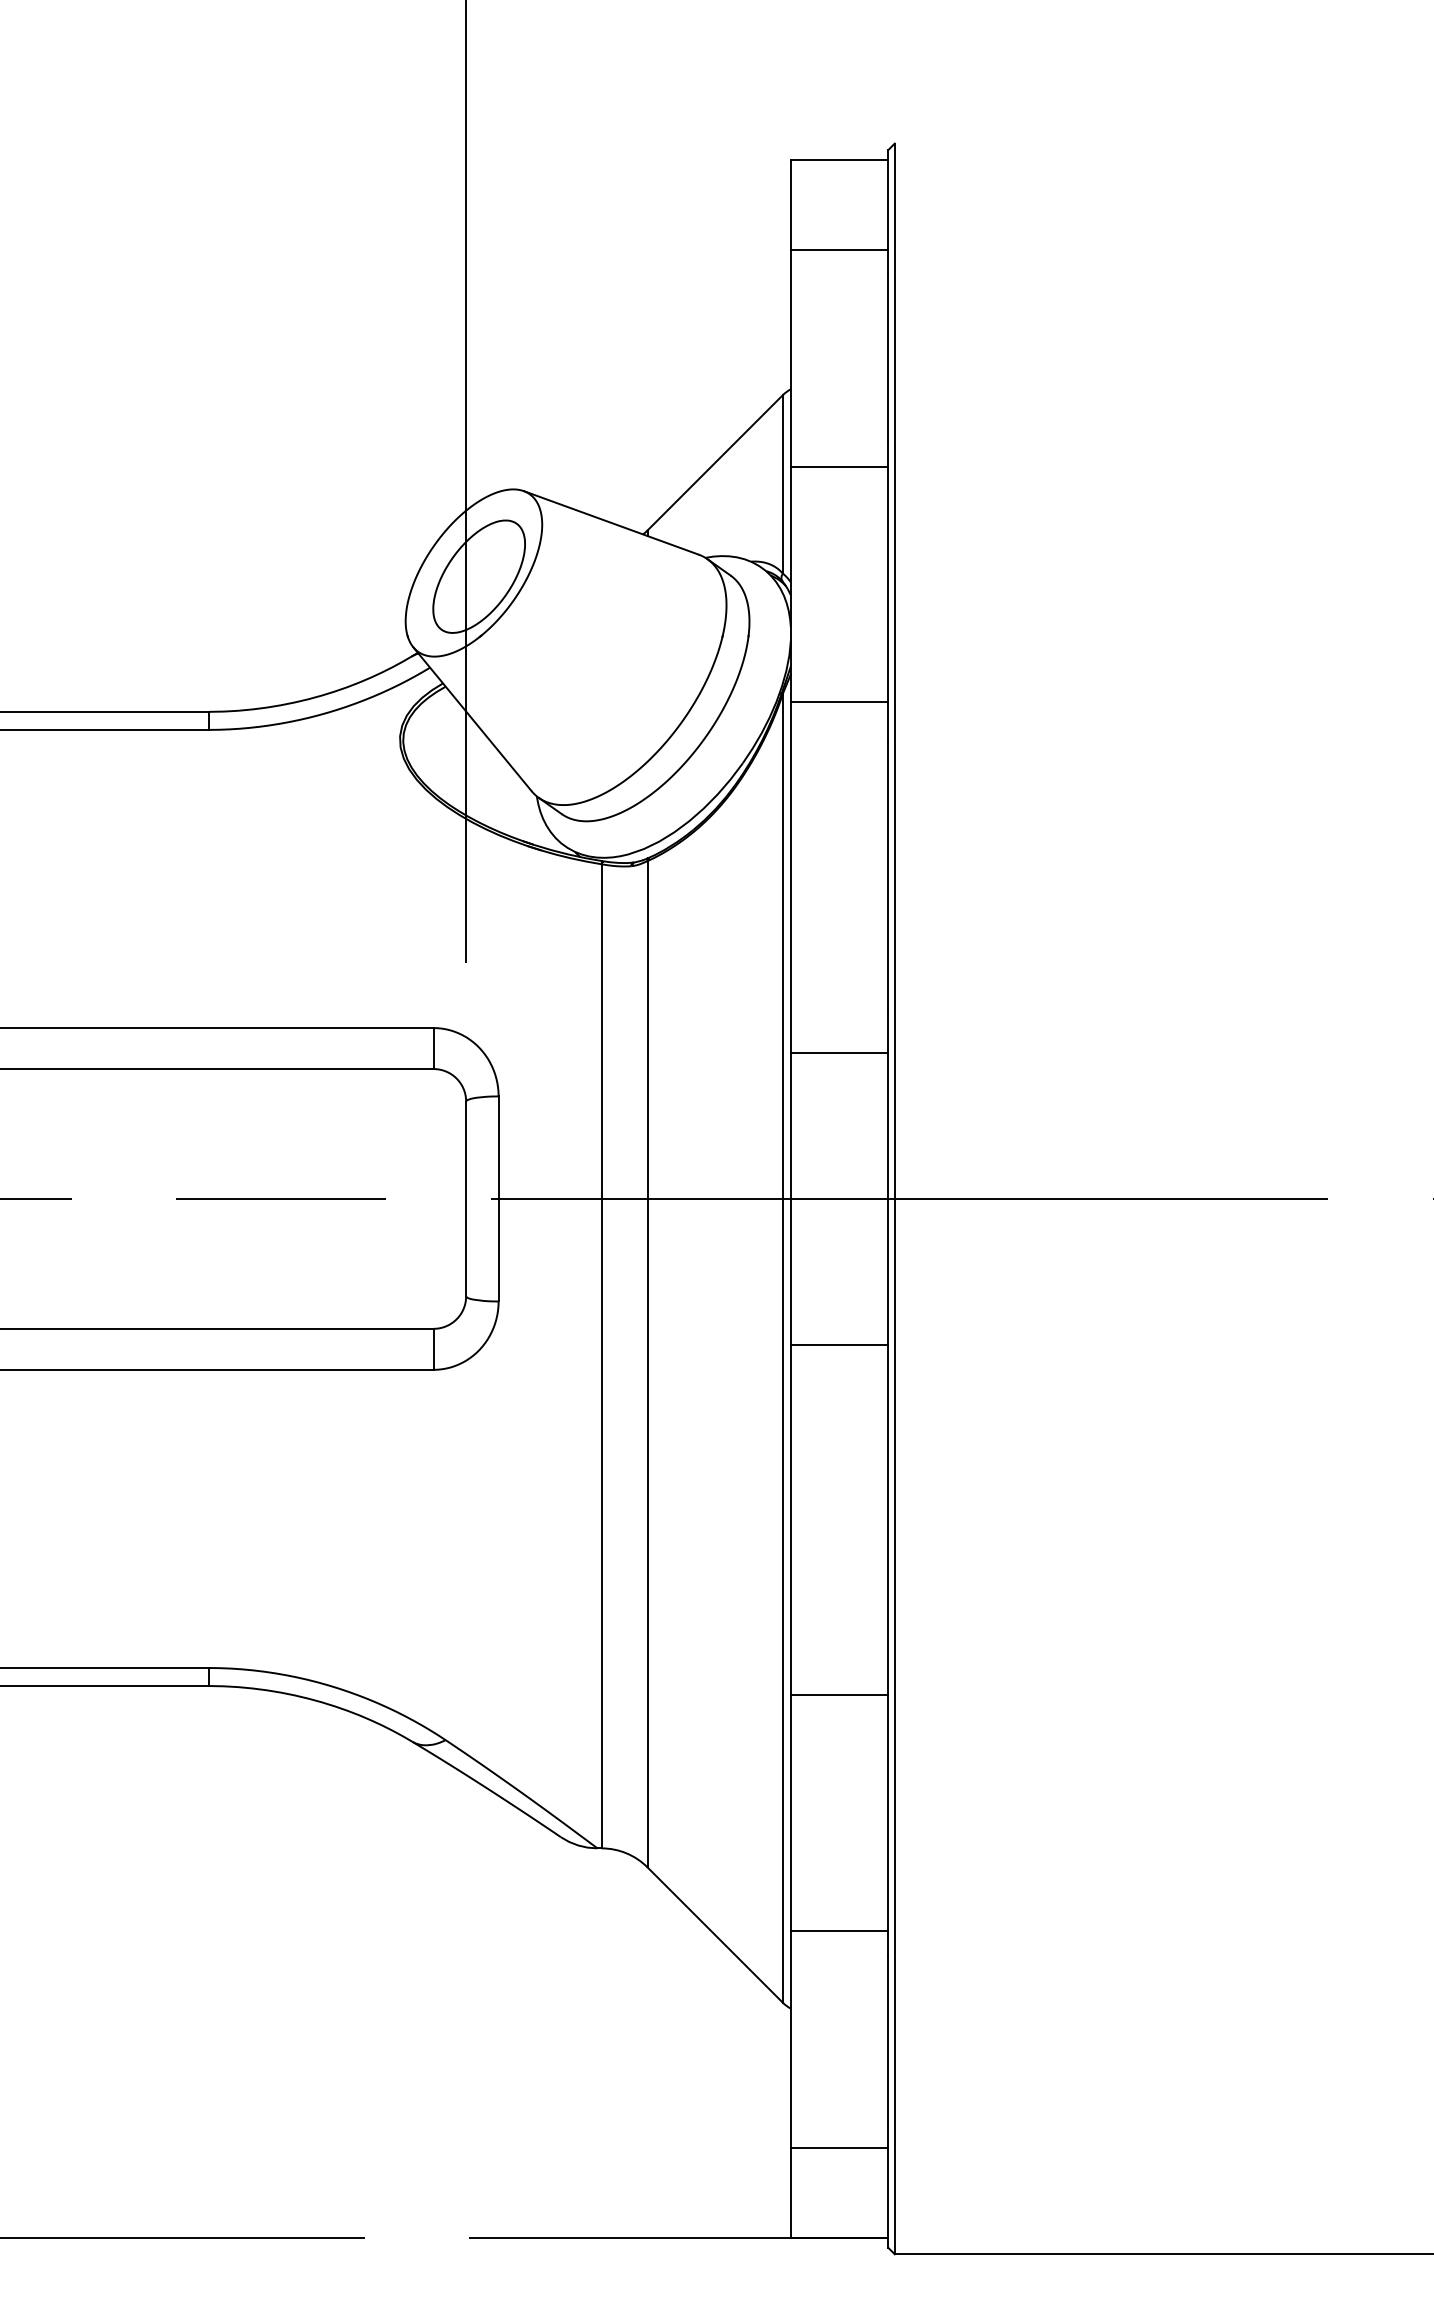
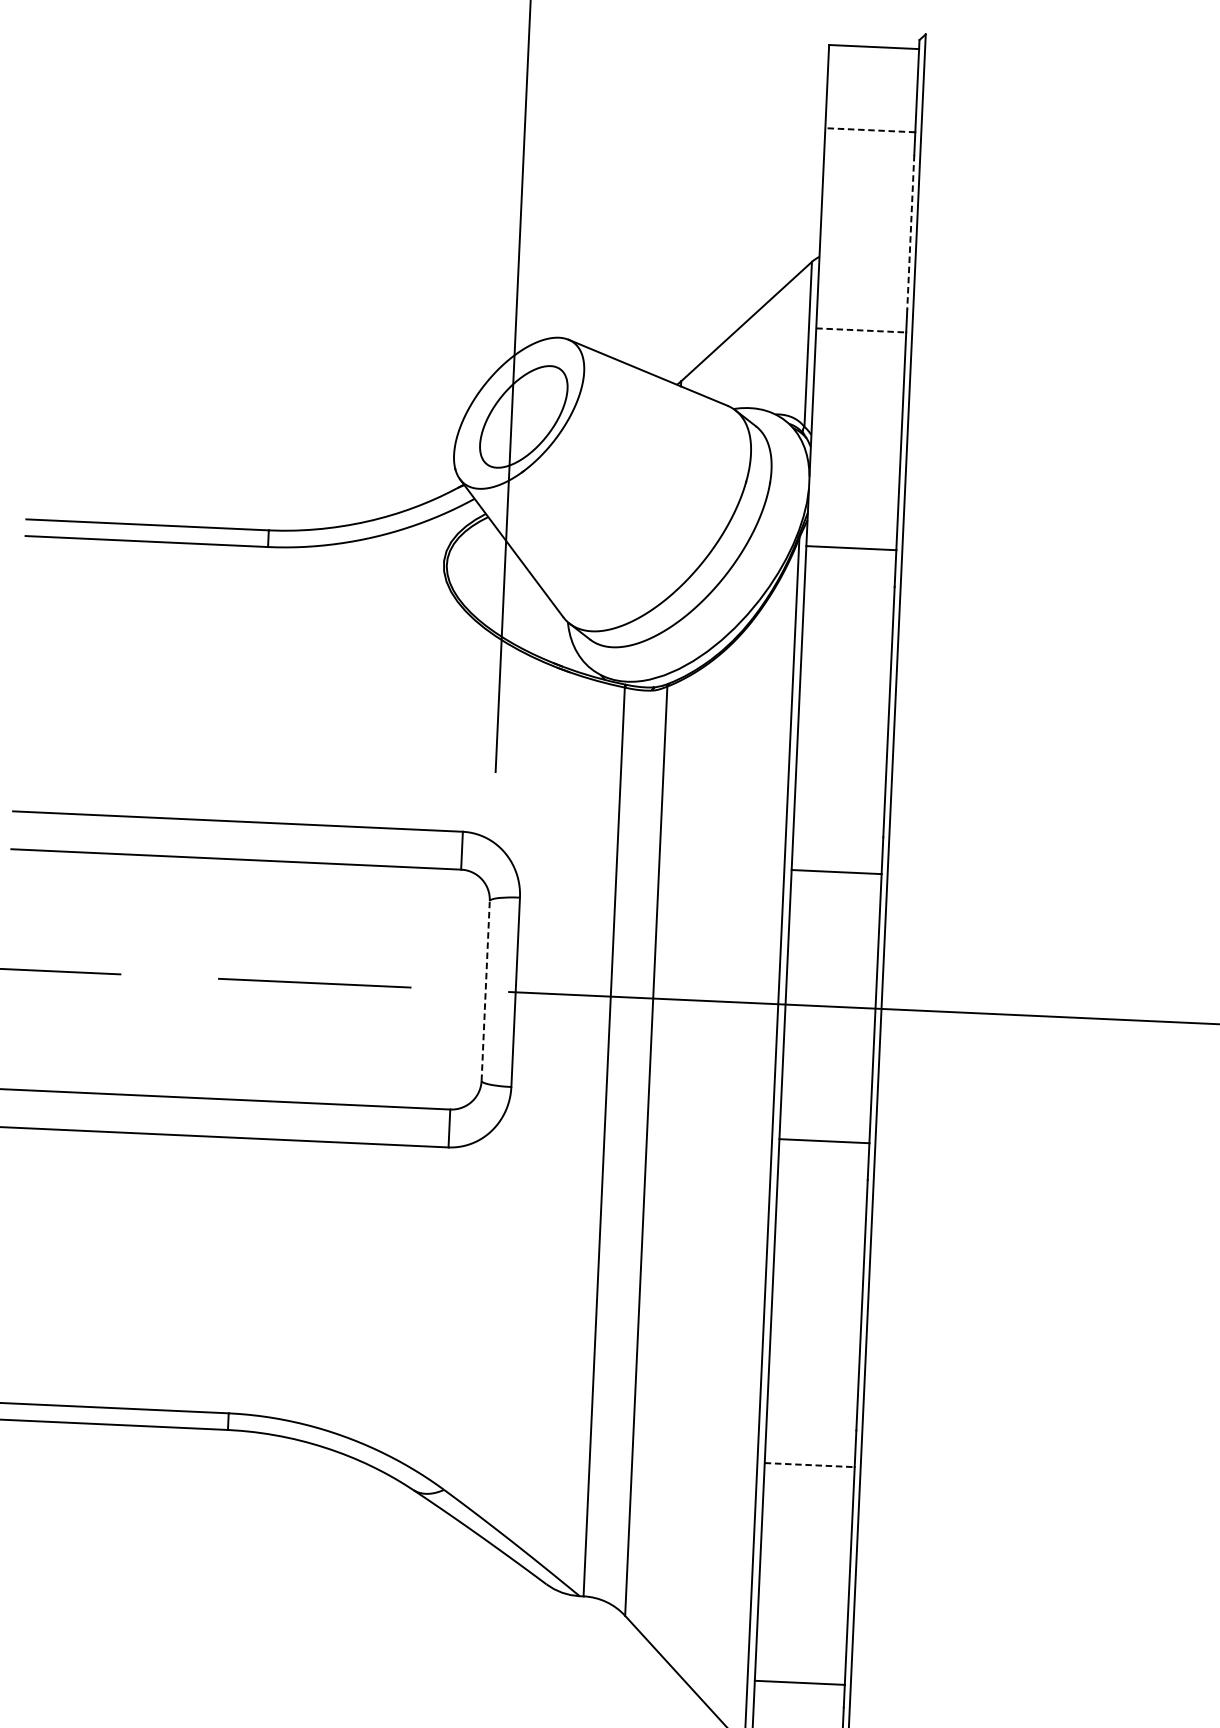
line: (839, 249) -> (870, 129), solid -> dashed
line: (888, 358) -> (910, 232), solid -> dashed
line: (839, 466) -> (861, 330), solid -> dashed
line: (466, 1198) -> (486, 990), solid -> dashed
line: (839, 1695) -> (809, 1465), solid -> dashed

